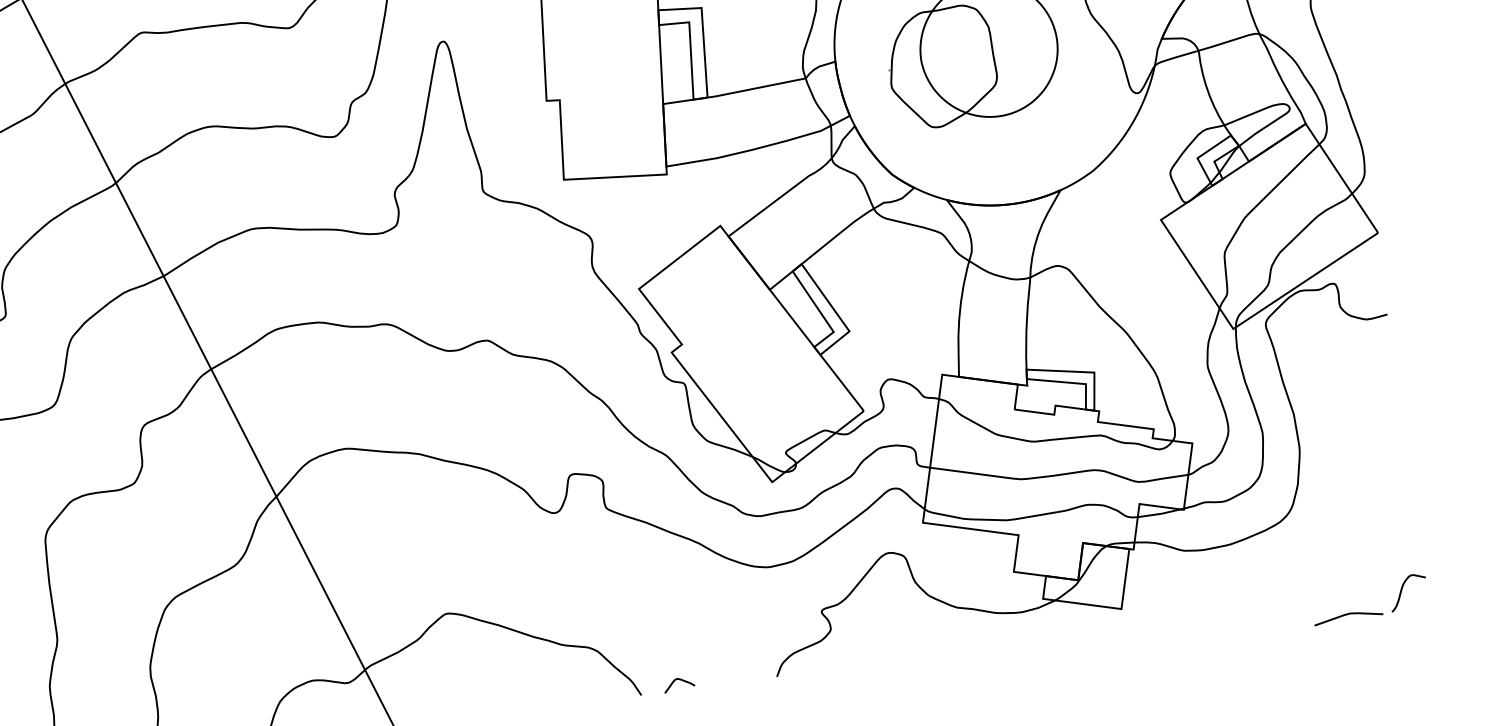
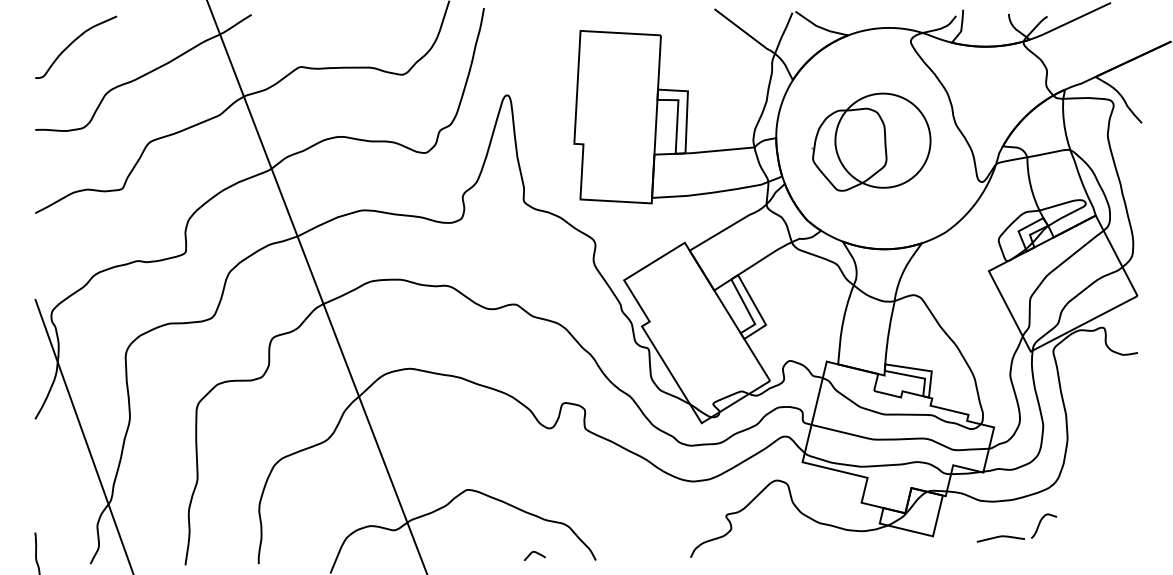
part: (1369, 611) -> (1015, 536), moved
curve: (679, 681) -> (535, 553), moved

